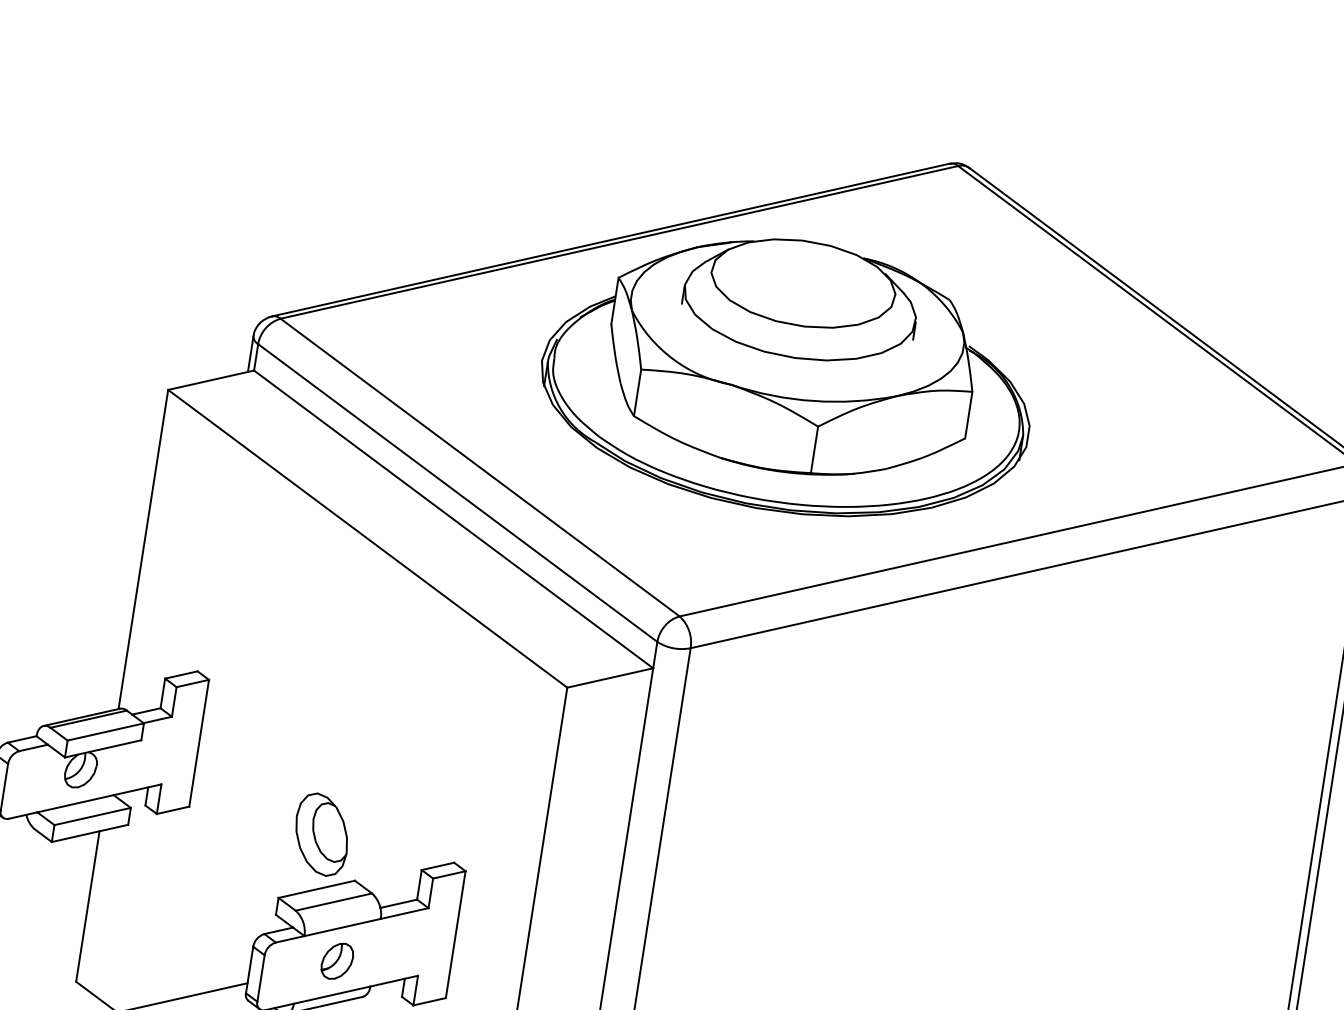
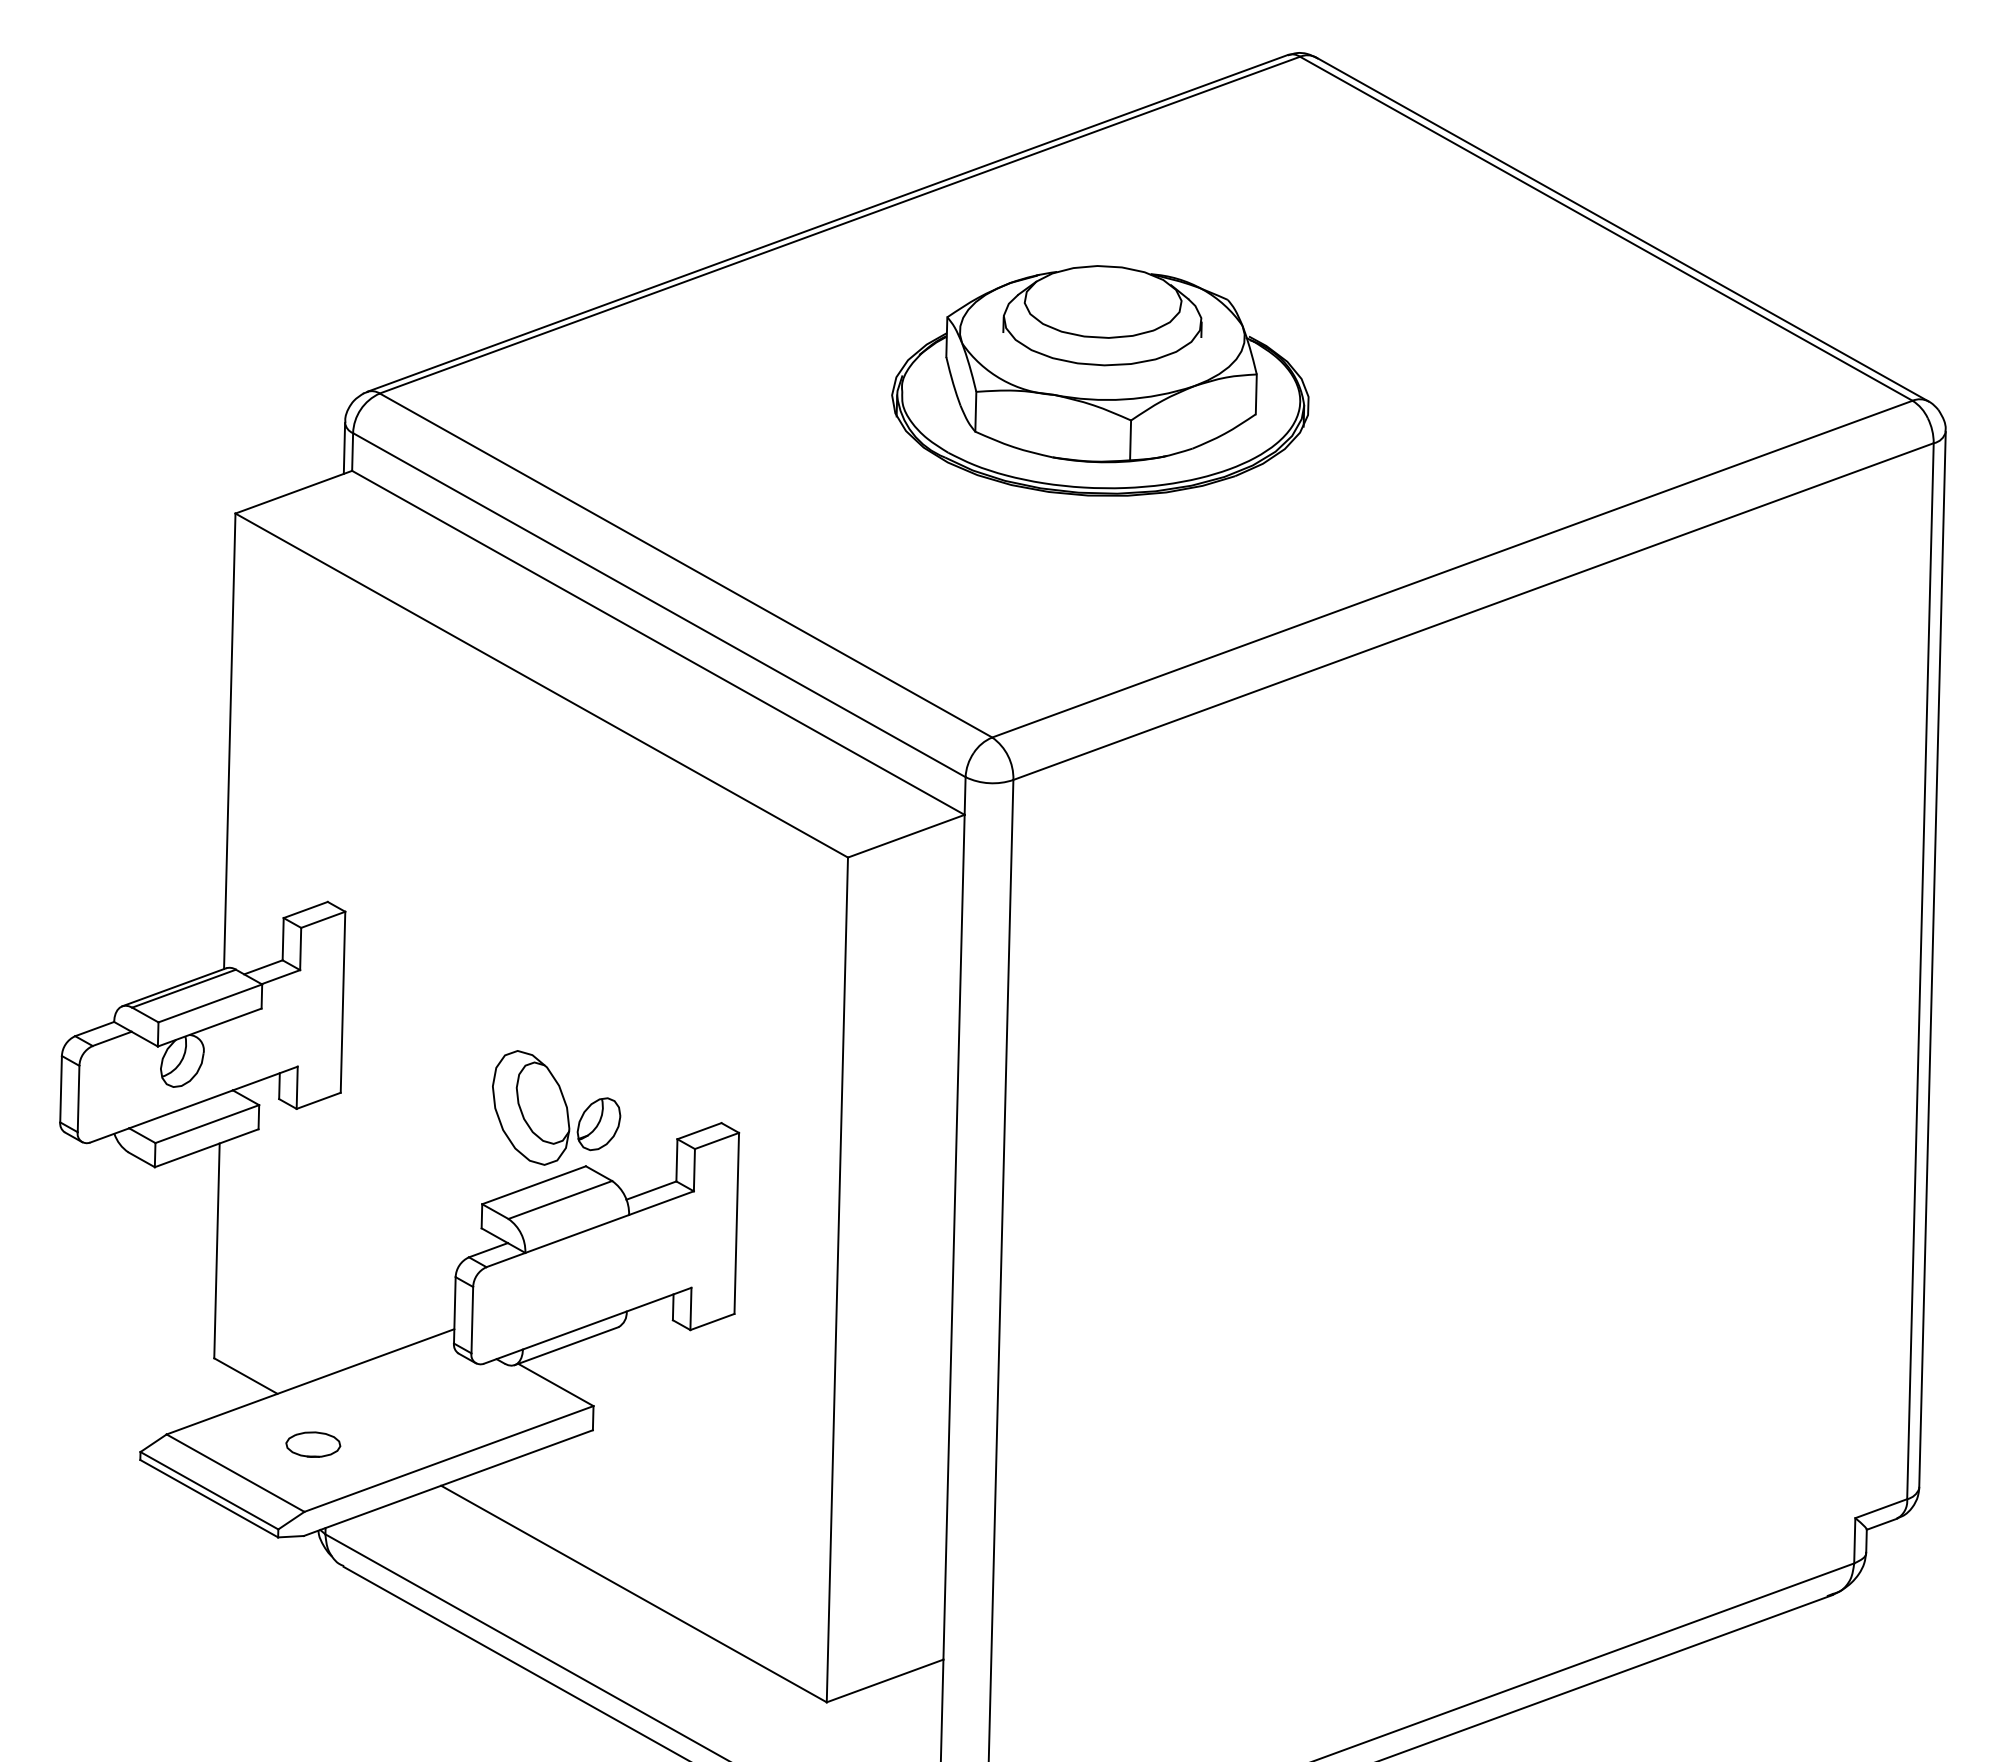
part: (788, 375) -> (1100, 380), size x0.6
part: (336, 961) -> (598, 1124), moved

